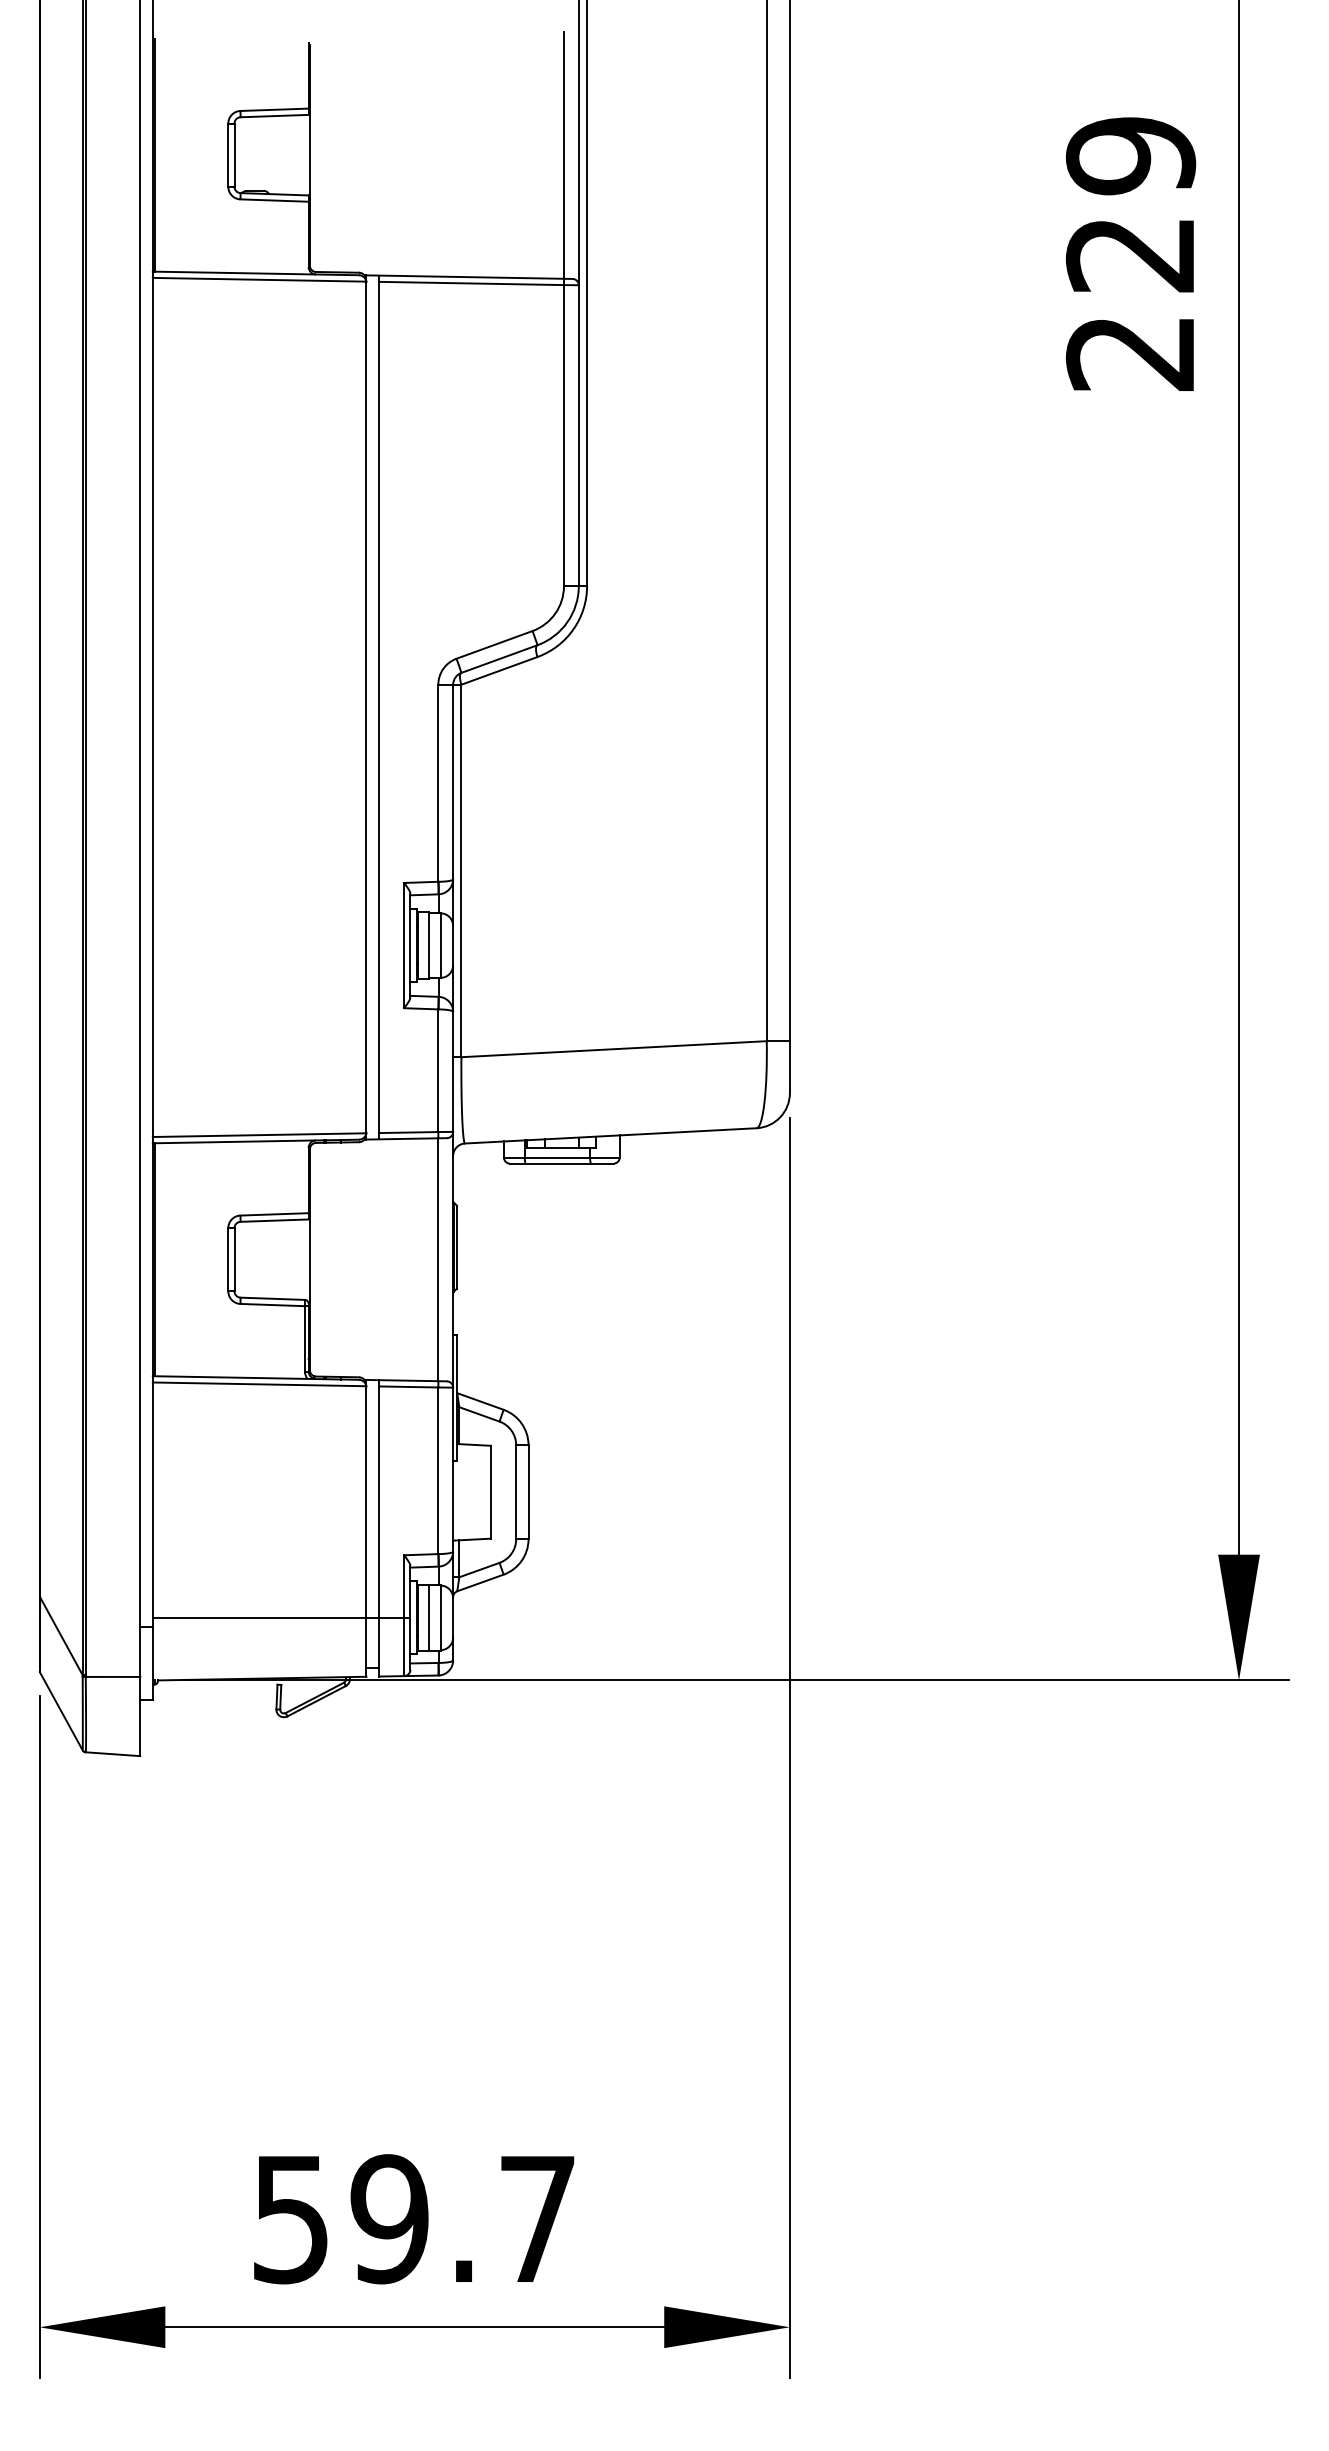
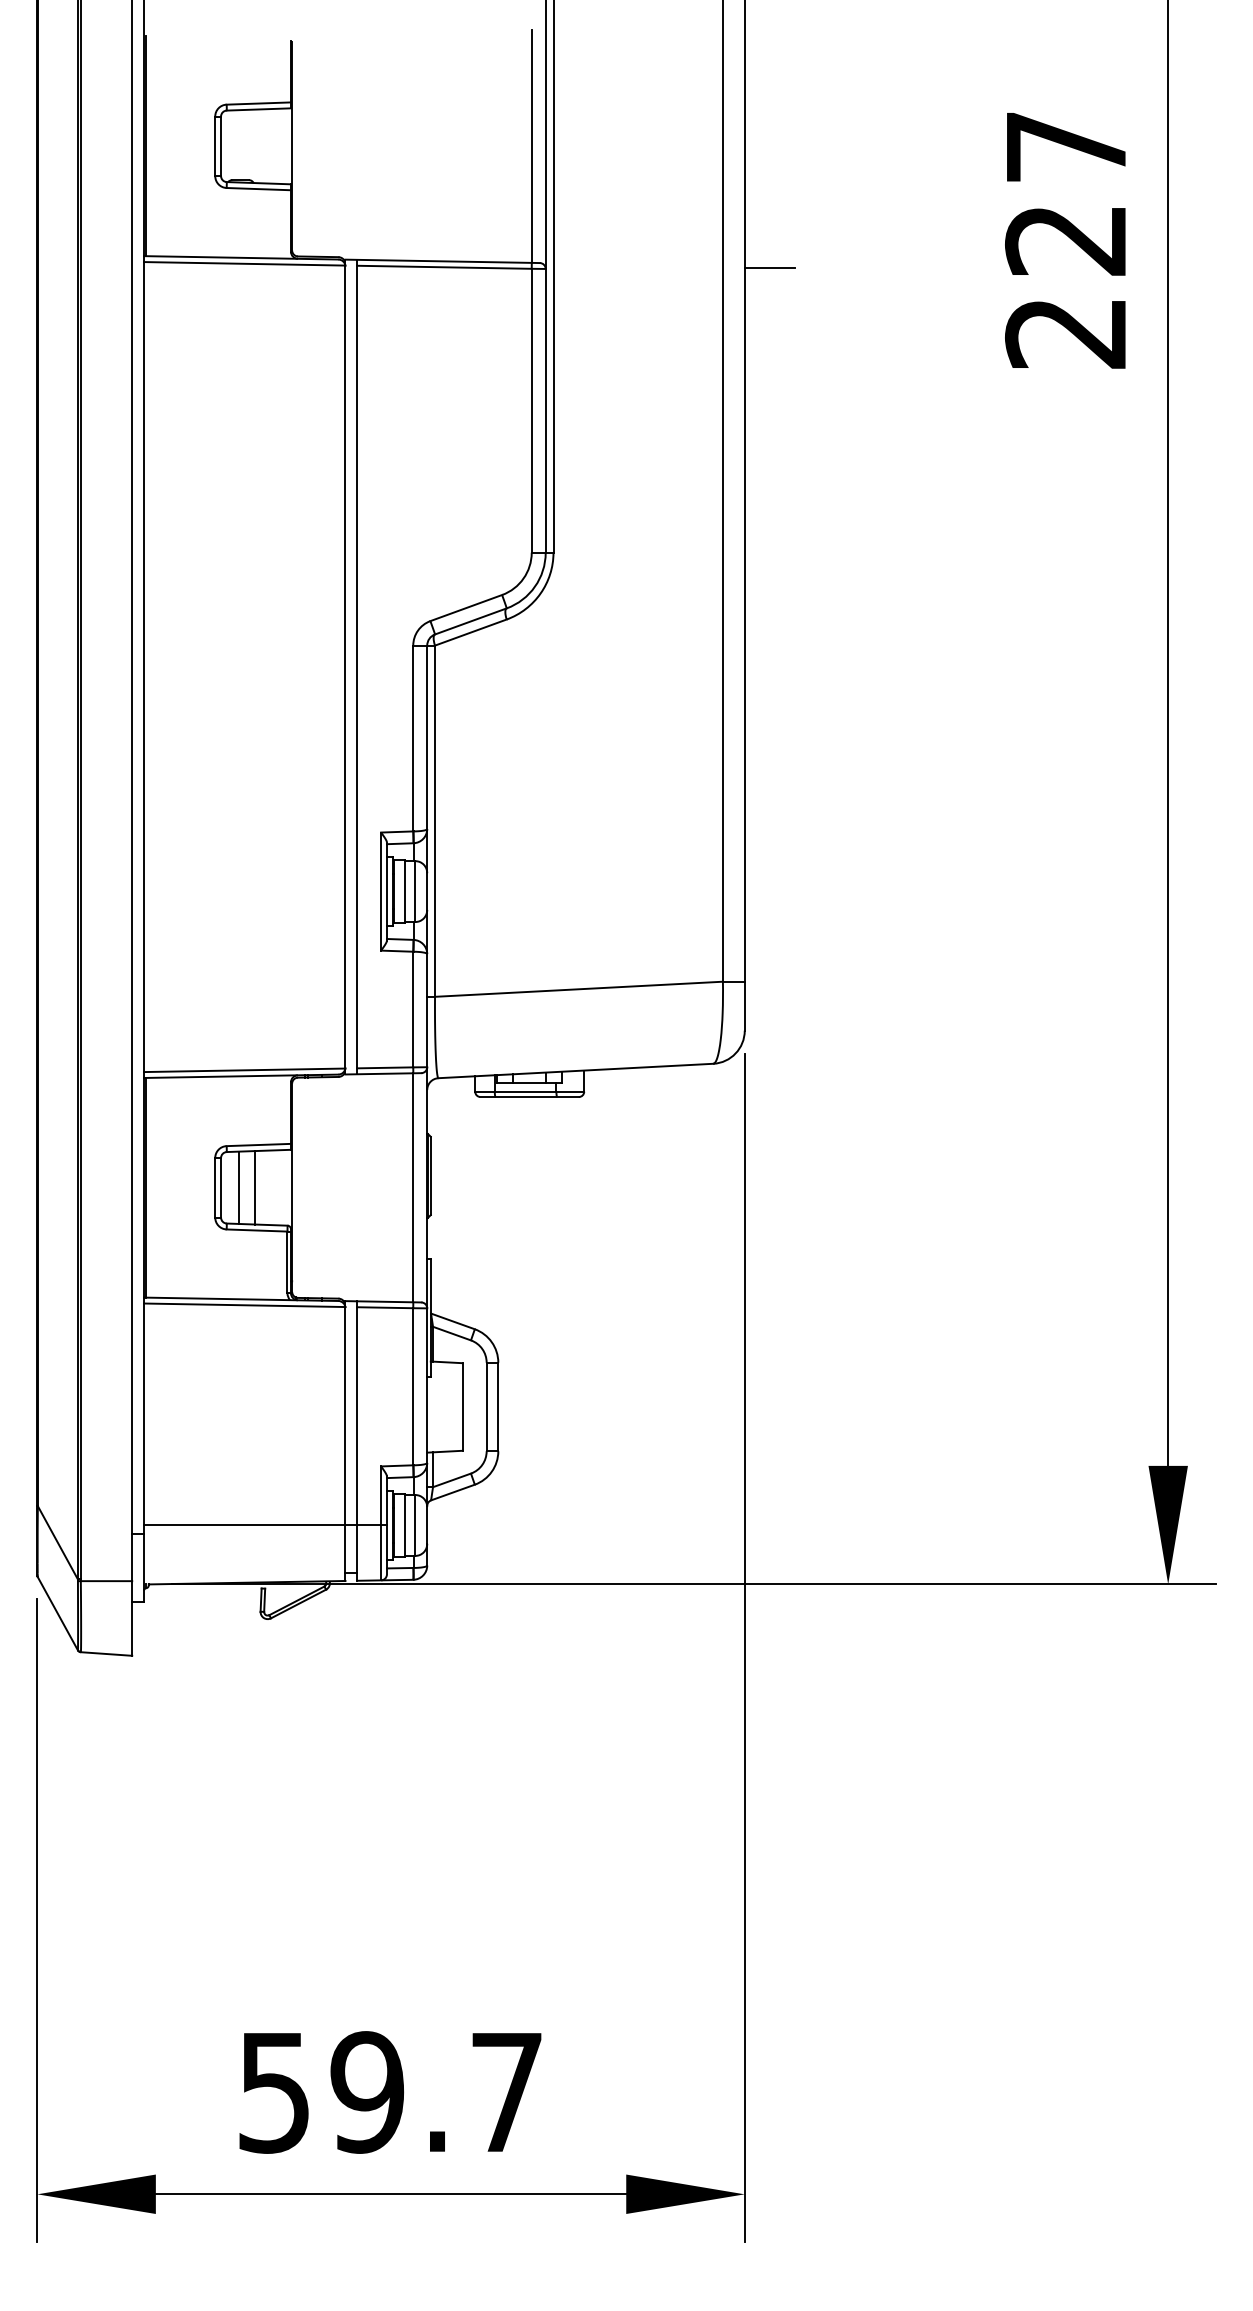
text: (1131, 156) -> (1066, 147), 229 -> 227
line: (816, 284) -> (769, 268), added
line: (252, 1259) -> (238, 1187), added
line: (271, 1259) -> (255, 1187), added

